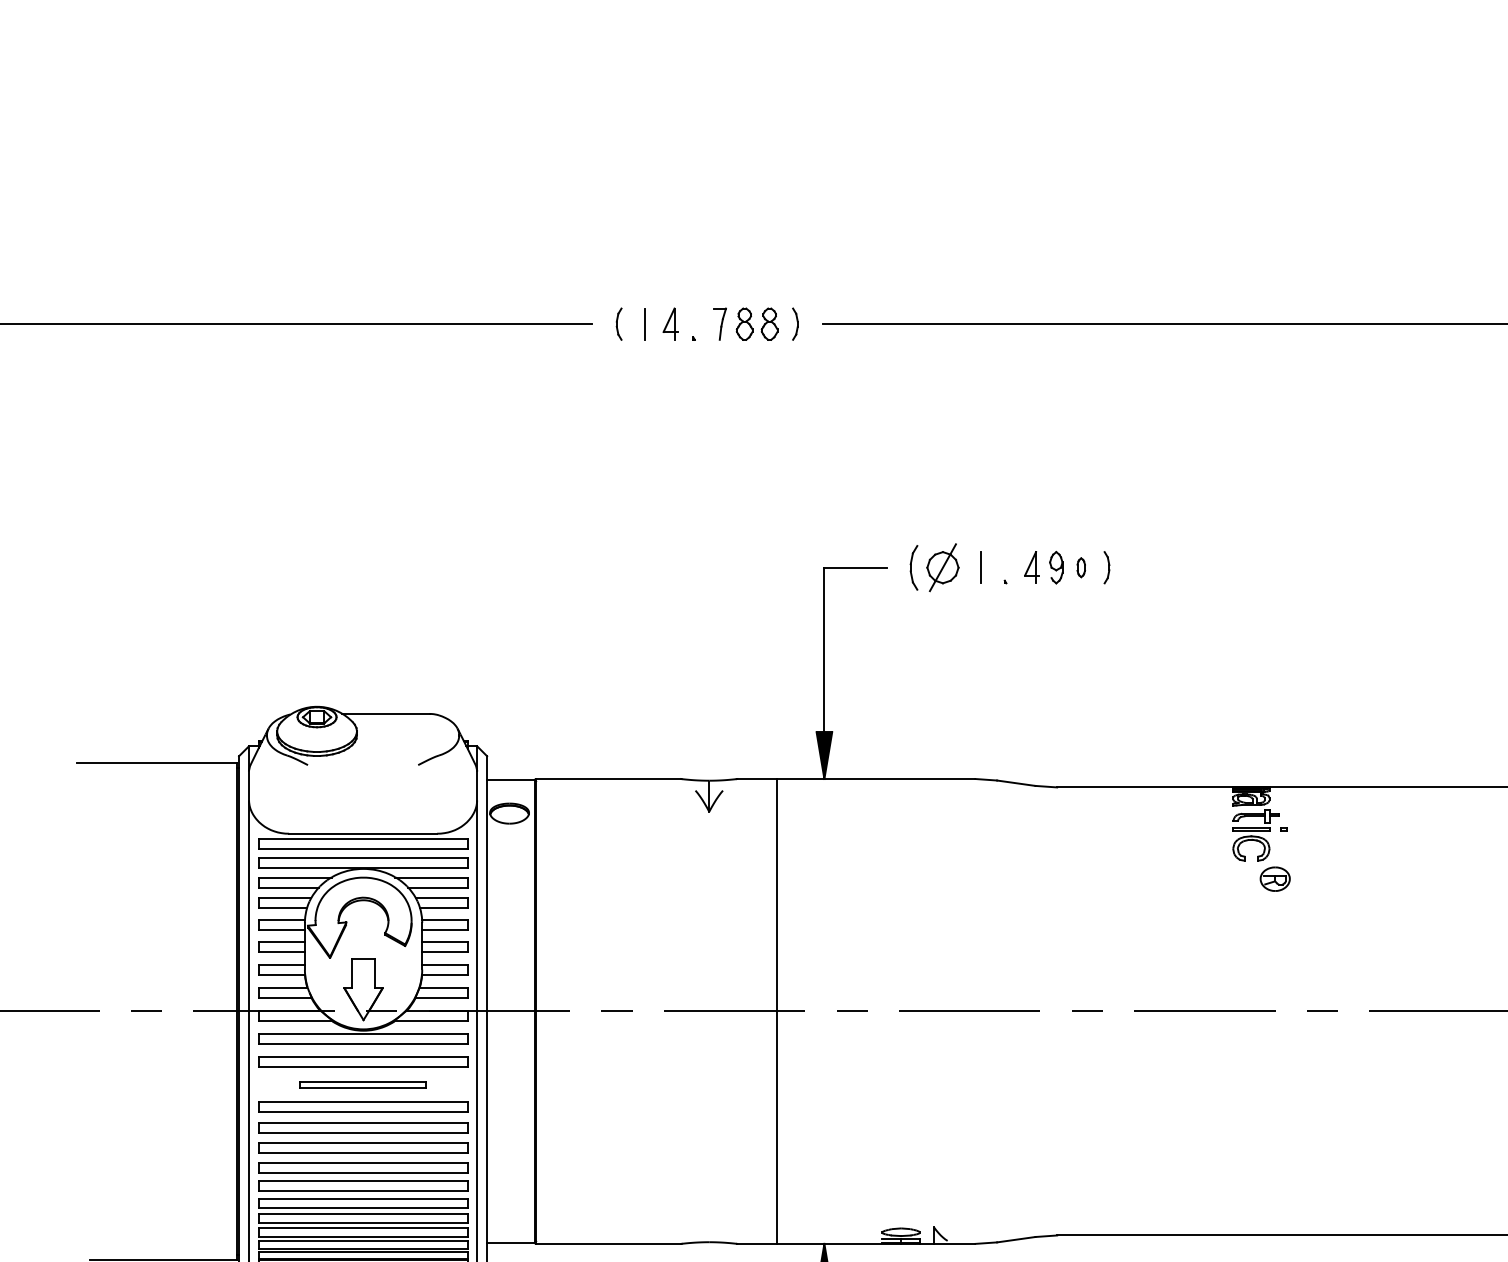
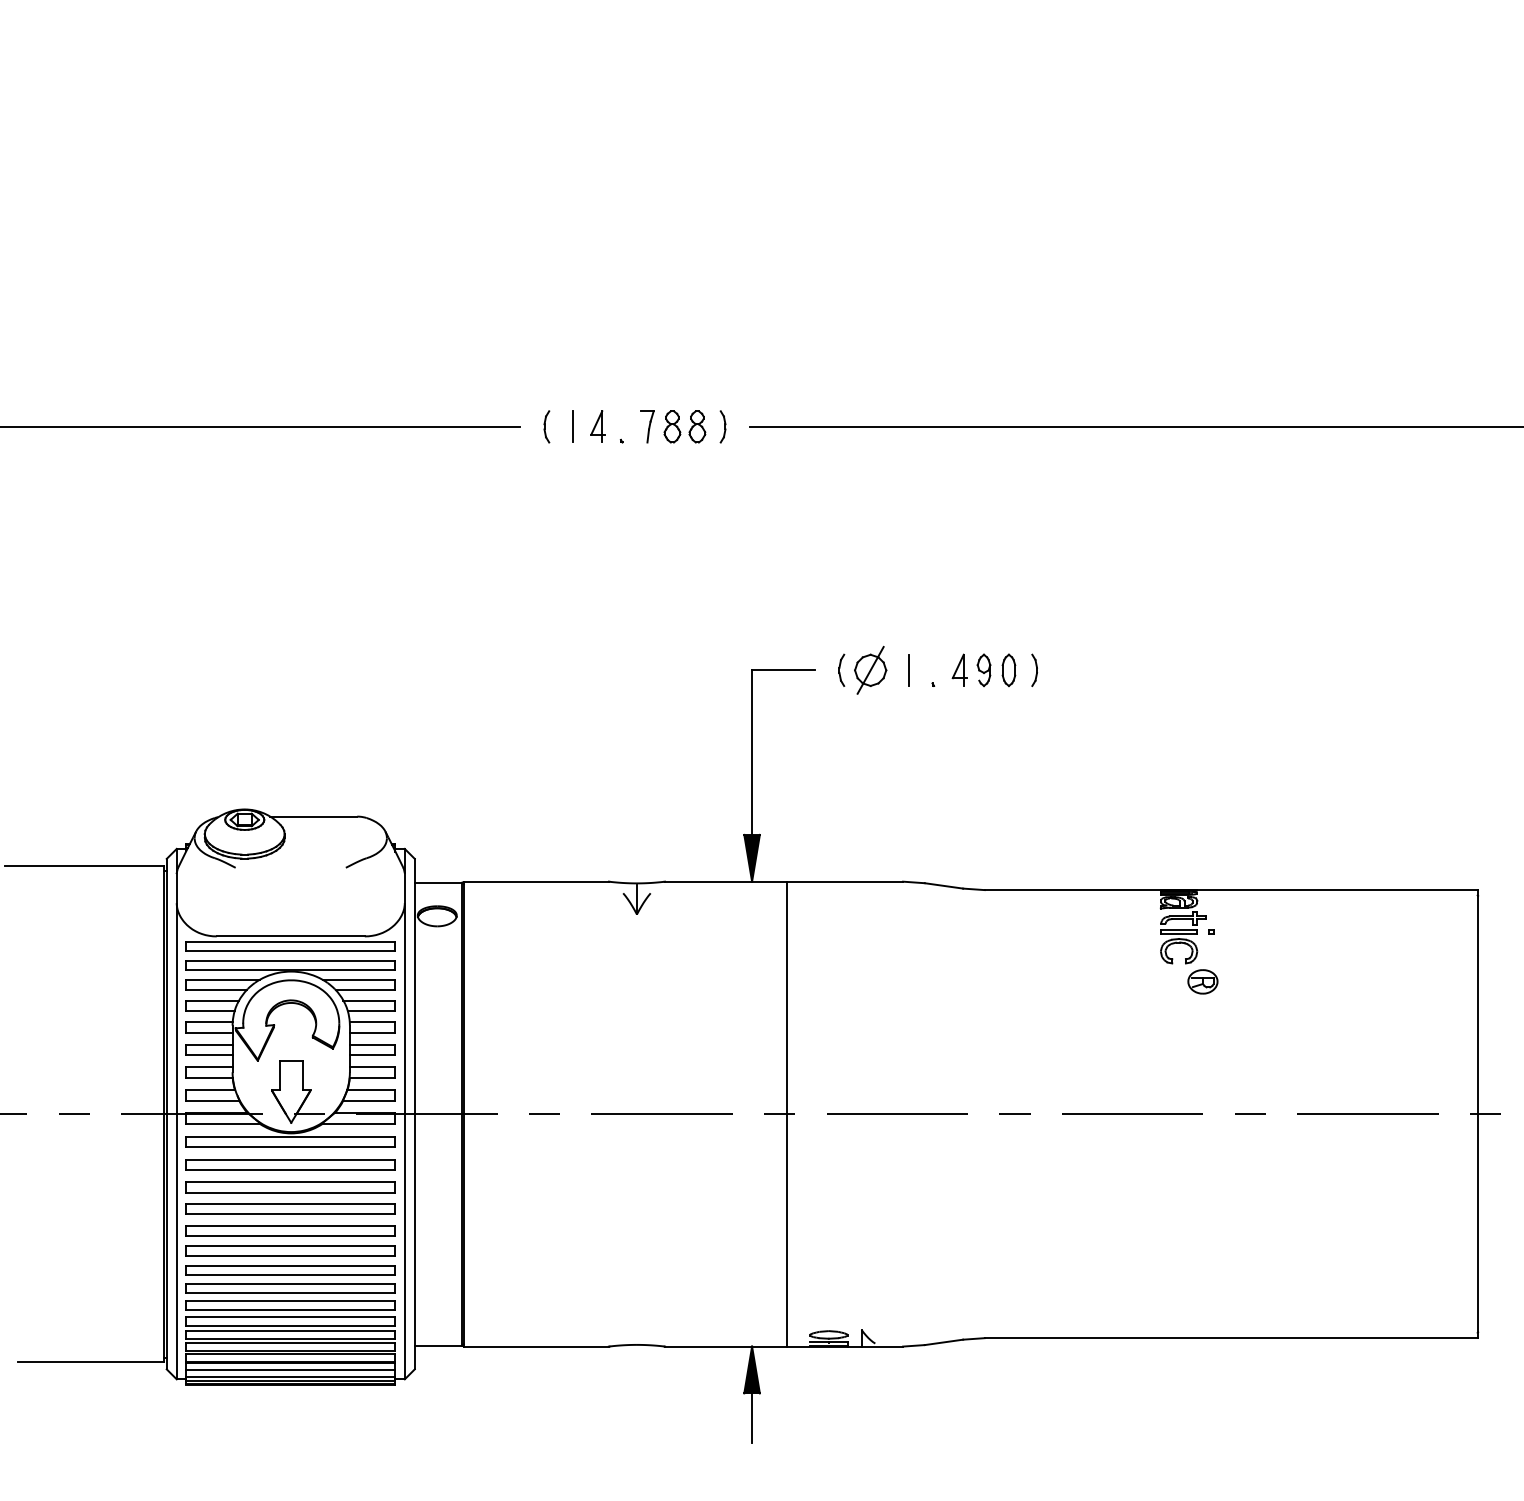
part: (913, 566) -> (841, 669), size x0.71
part: (1080, 567) -> (1008, 670), size x1.67
line: (776, 1010) -> (786, 1113), moved
part: (362, 1084) -> (290, 1187), size x1.67

